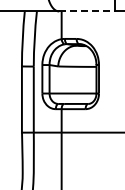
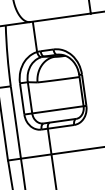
line: (86, 11) -> (60, 17), dashed -> solid

